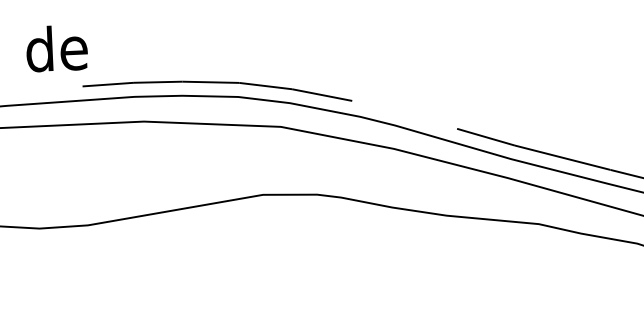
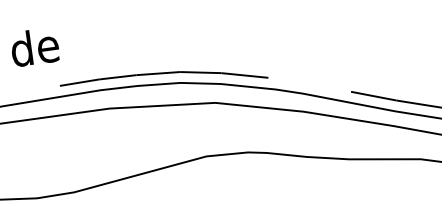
text: (56, 48) -> (34, 47), moved

